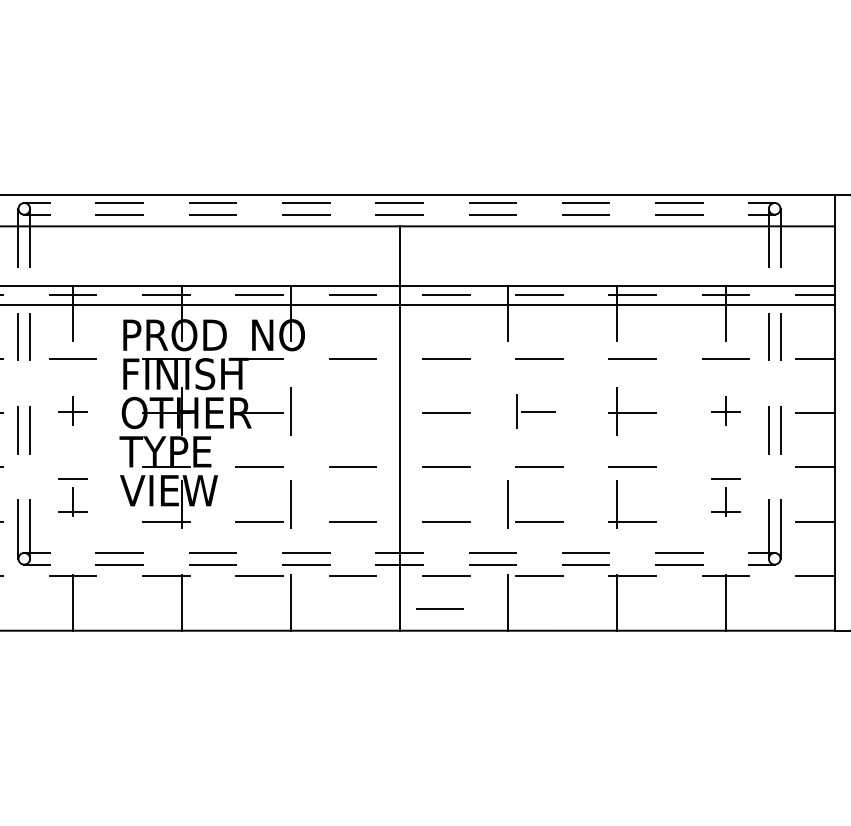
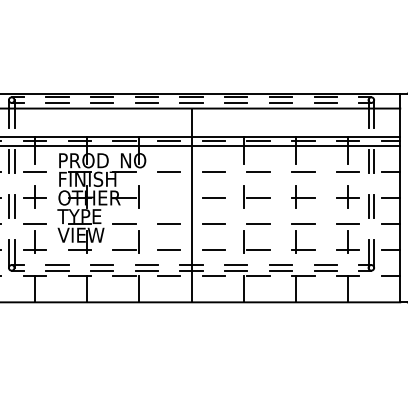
part: (71, 409) -> (34, 196), size x1.67
part: (535, 409) -> (256, 196), size x1.43
part: (724, 409) -> (347, 196), size x1.67
part: (71, 497) -> (34, 238), size x1.67
part: (724, 497) -> (347, 238), size x1.67
line: (439, 608) -> (210, 291), removed

